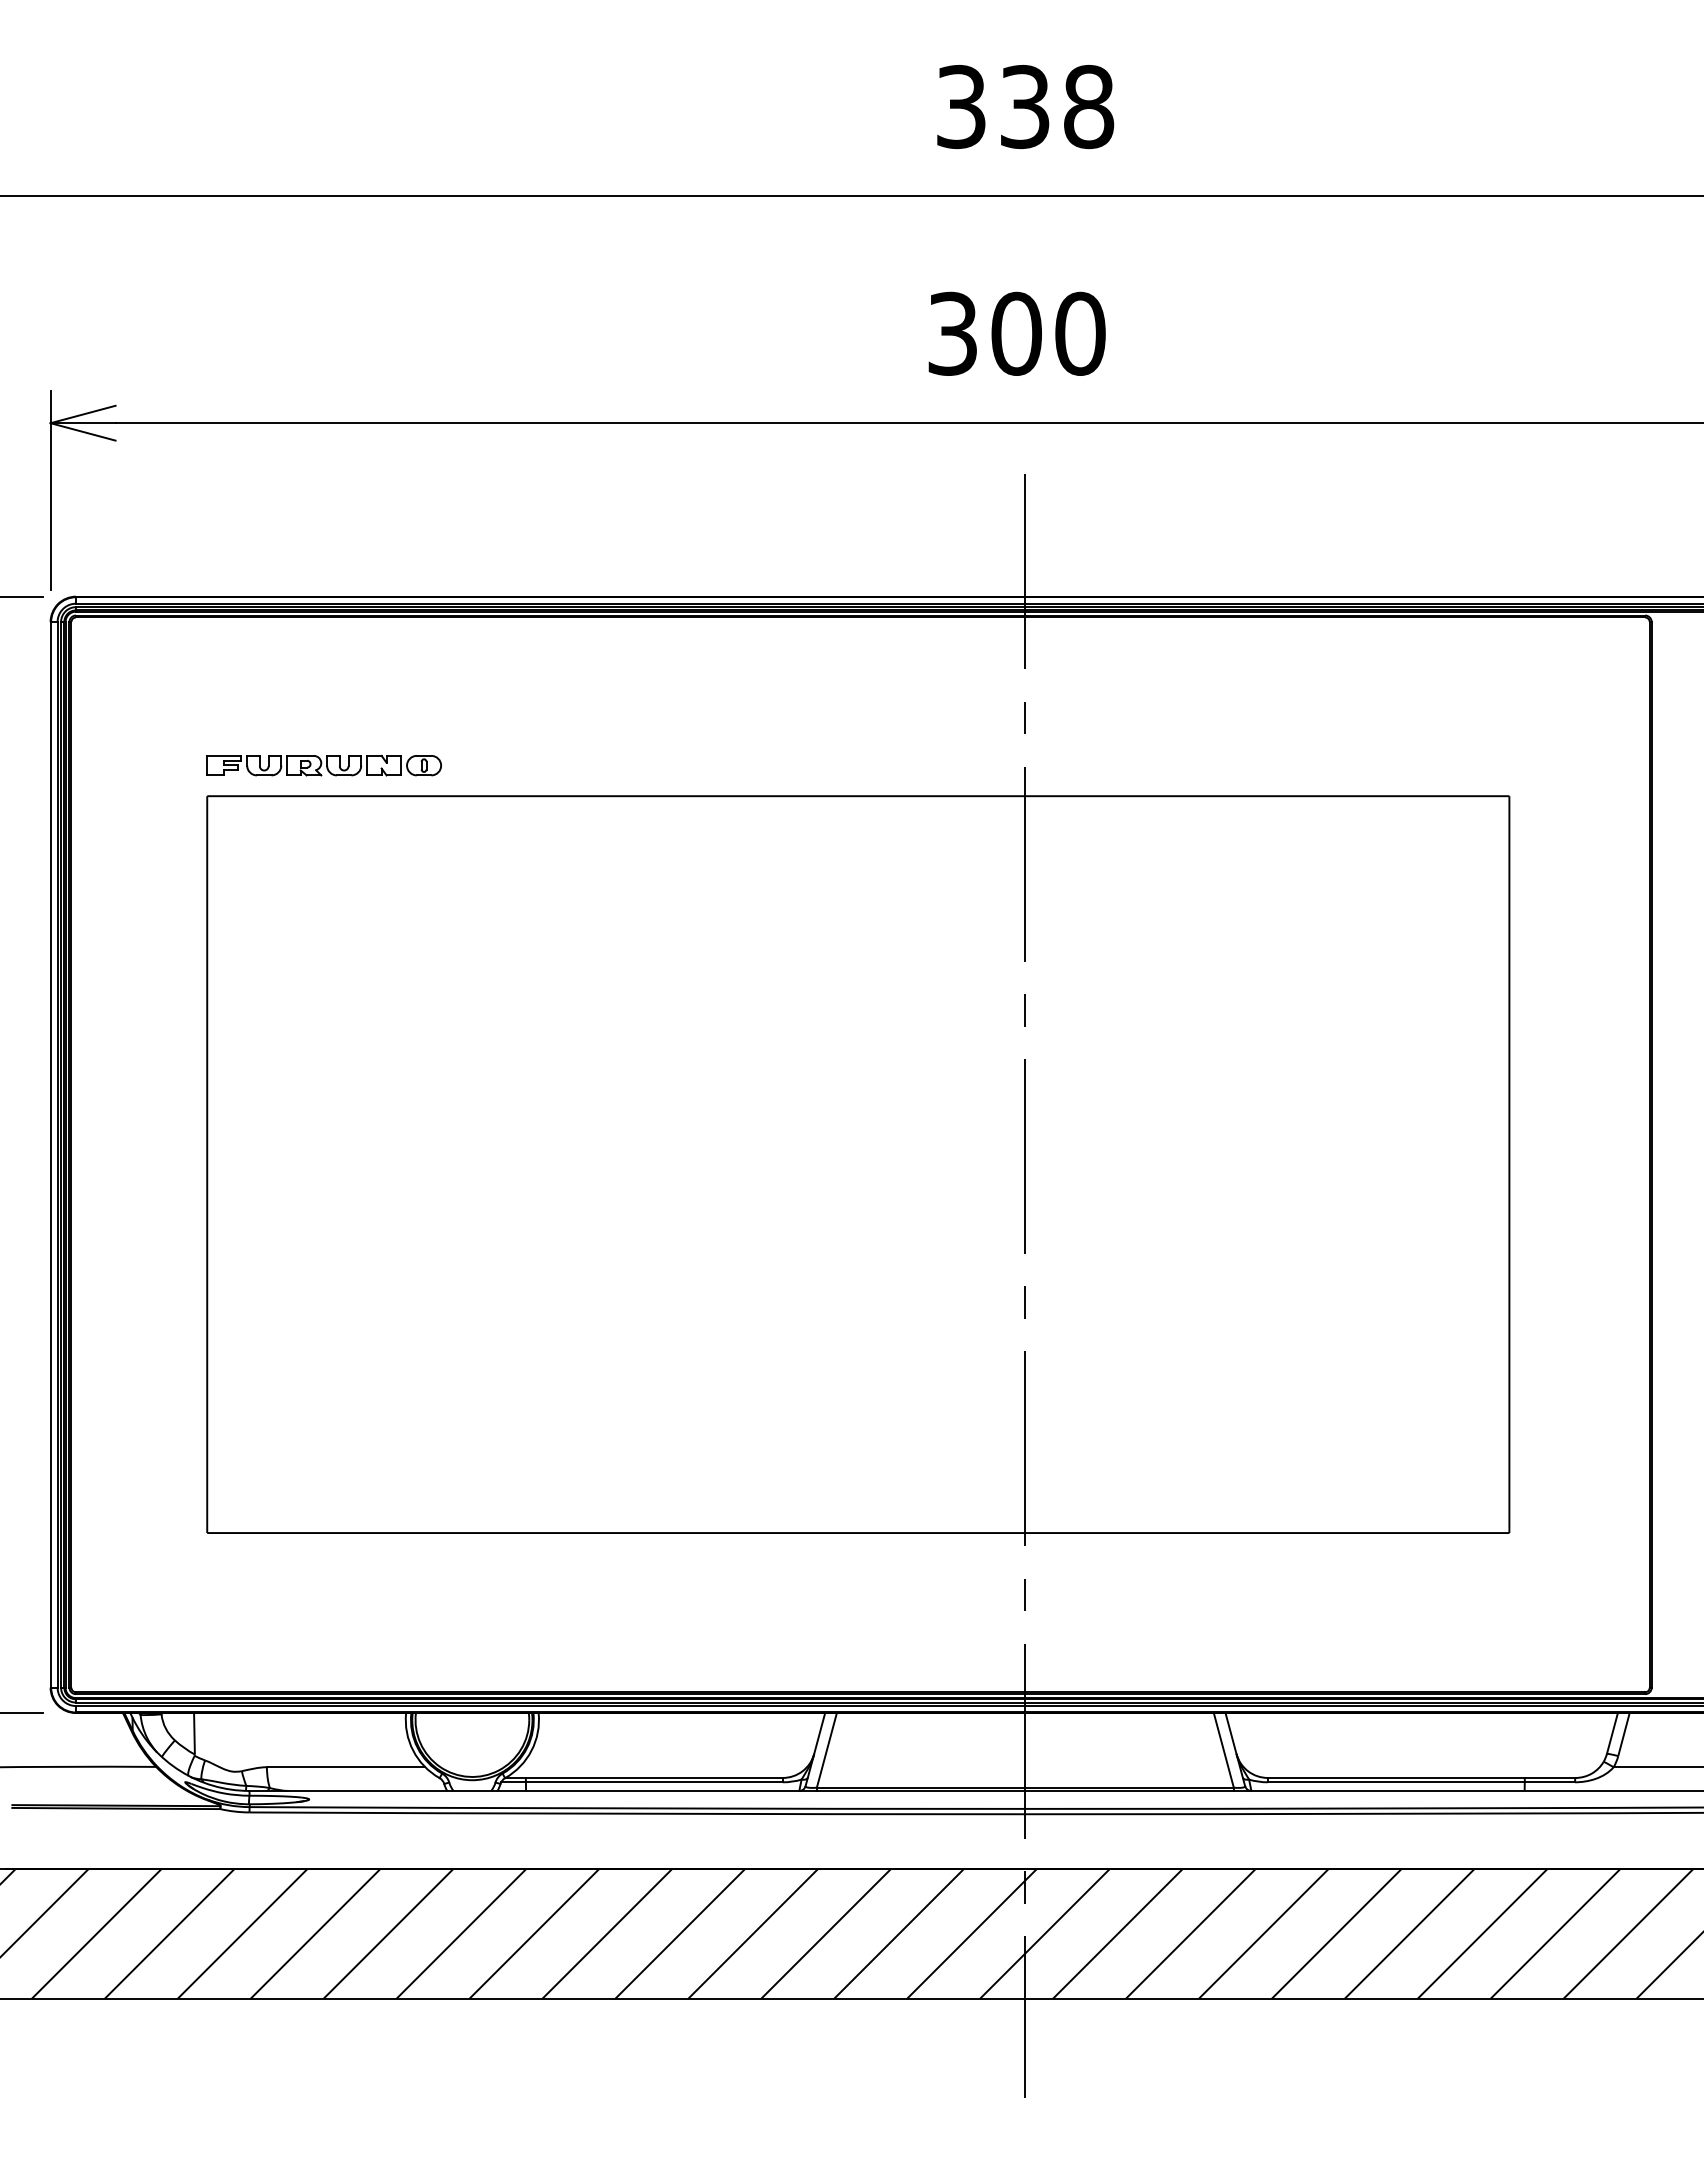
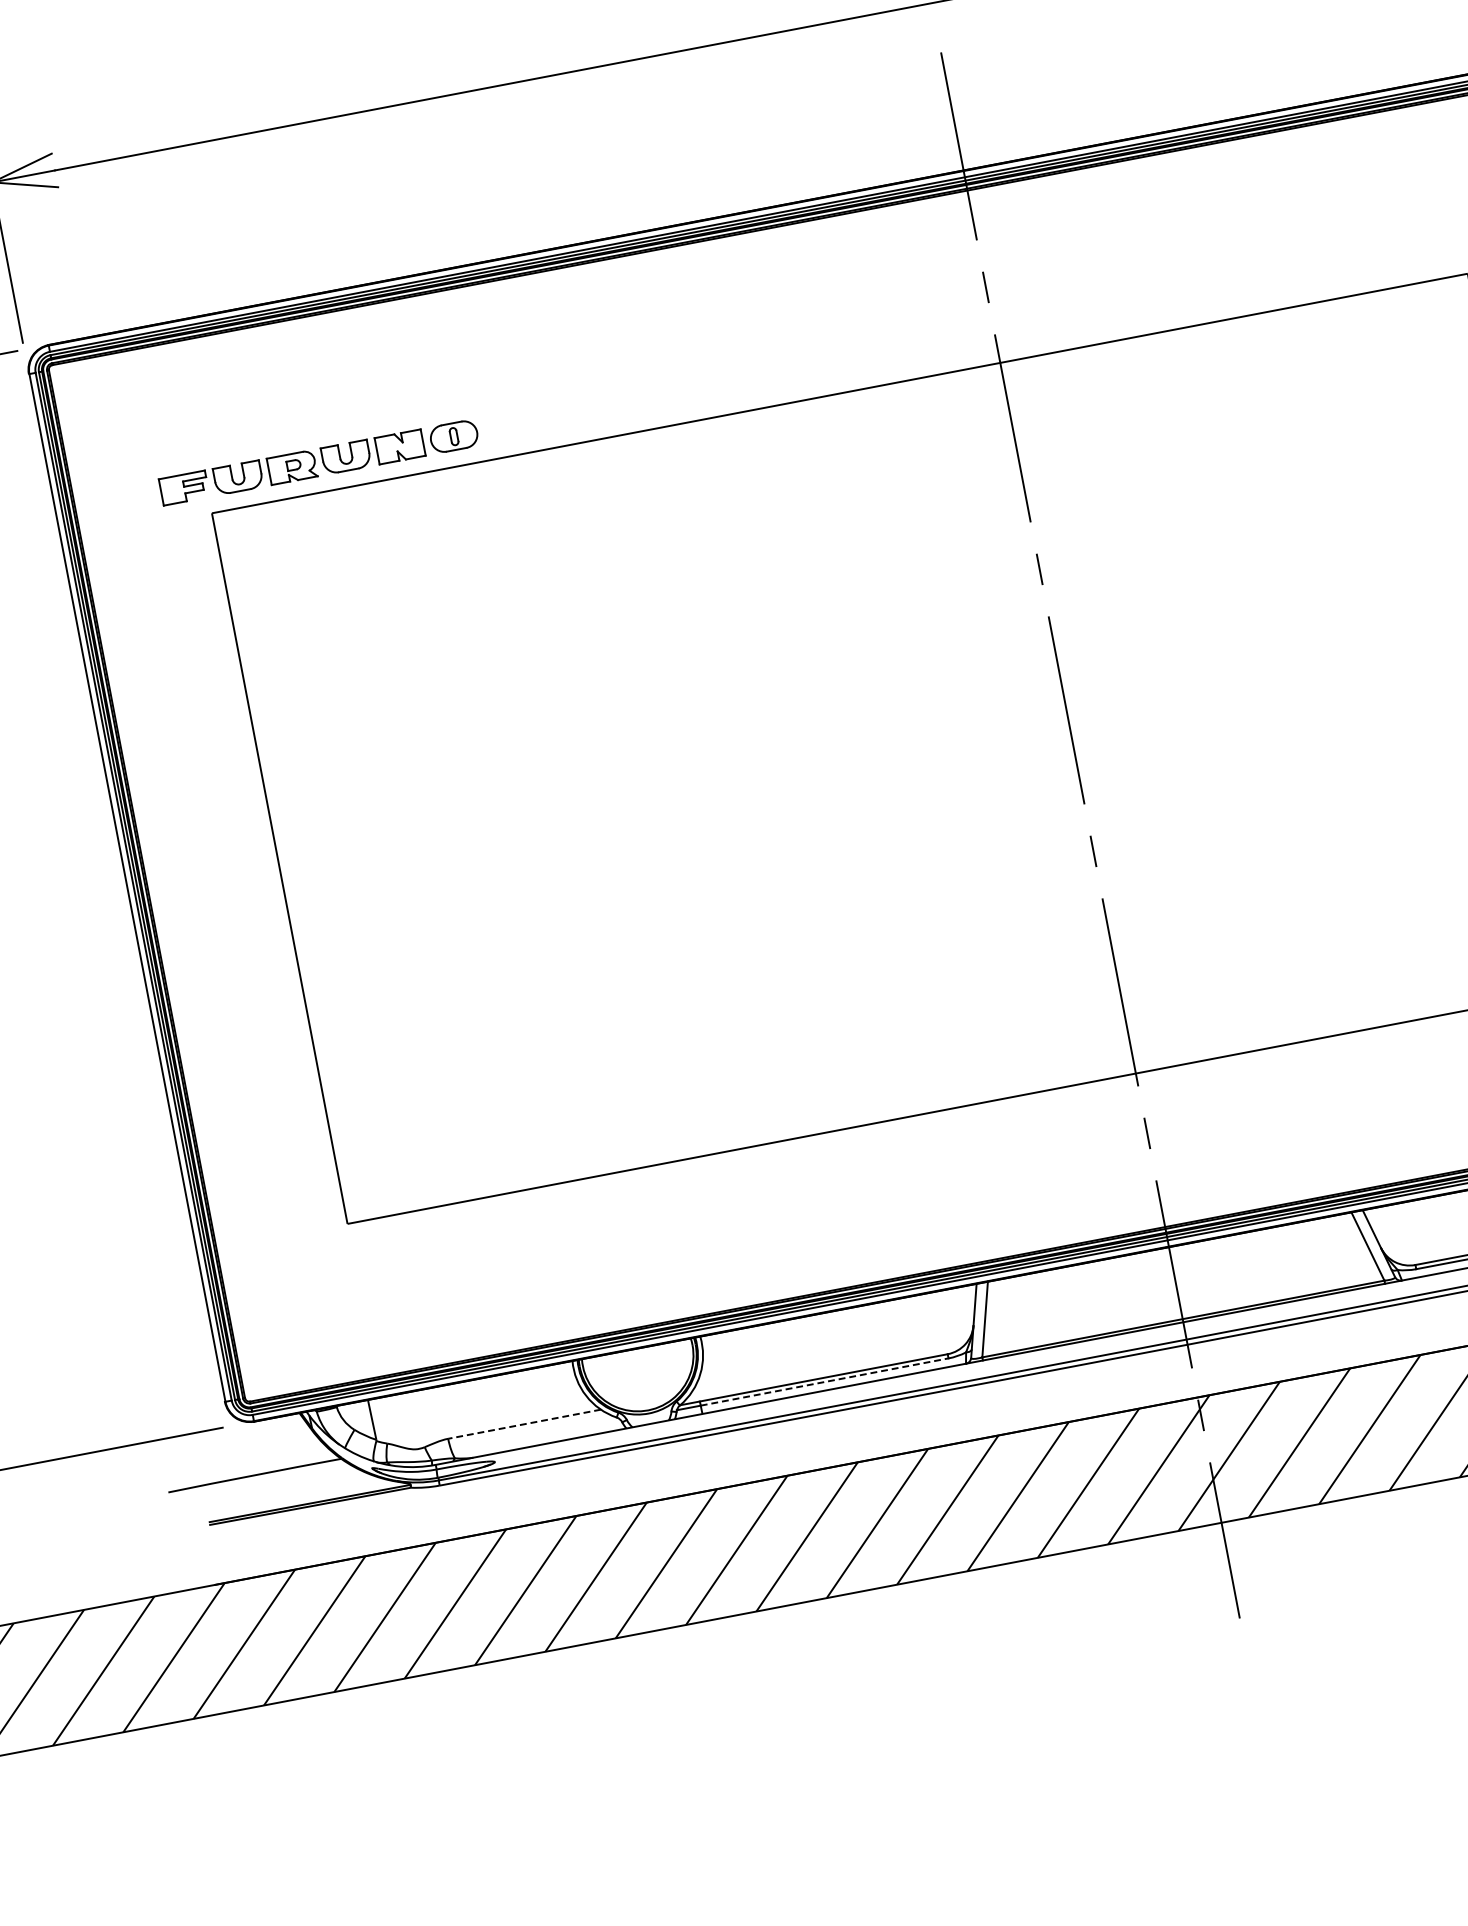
part: (323, 765) -> (318, 462), size x1.4
line: (345, 1767) -> (524, 1424), solid -> dashed
line: (654, 1782) -> (824, 1382), solid -> dashed

